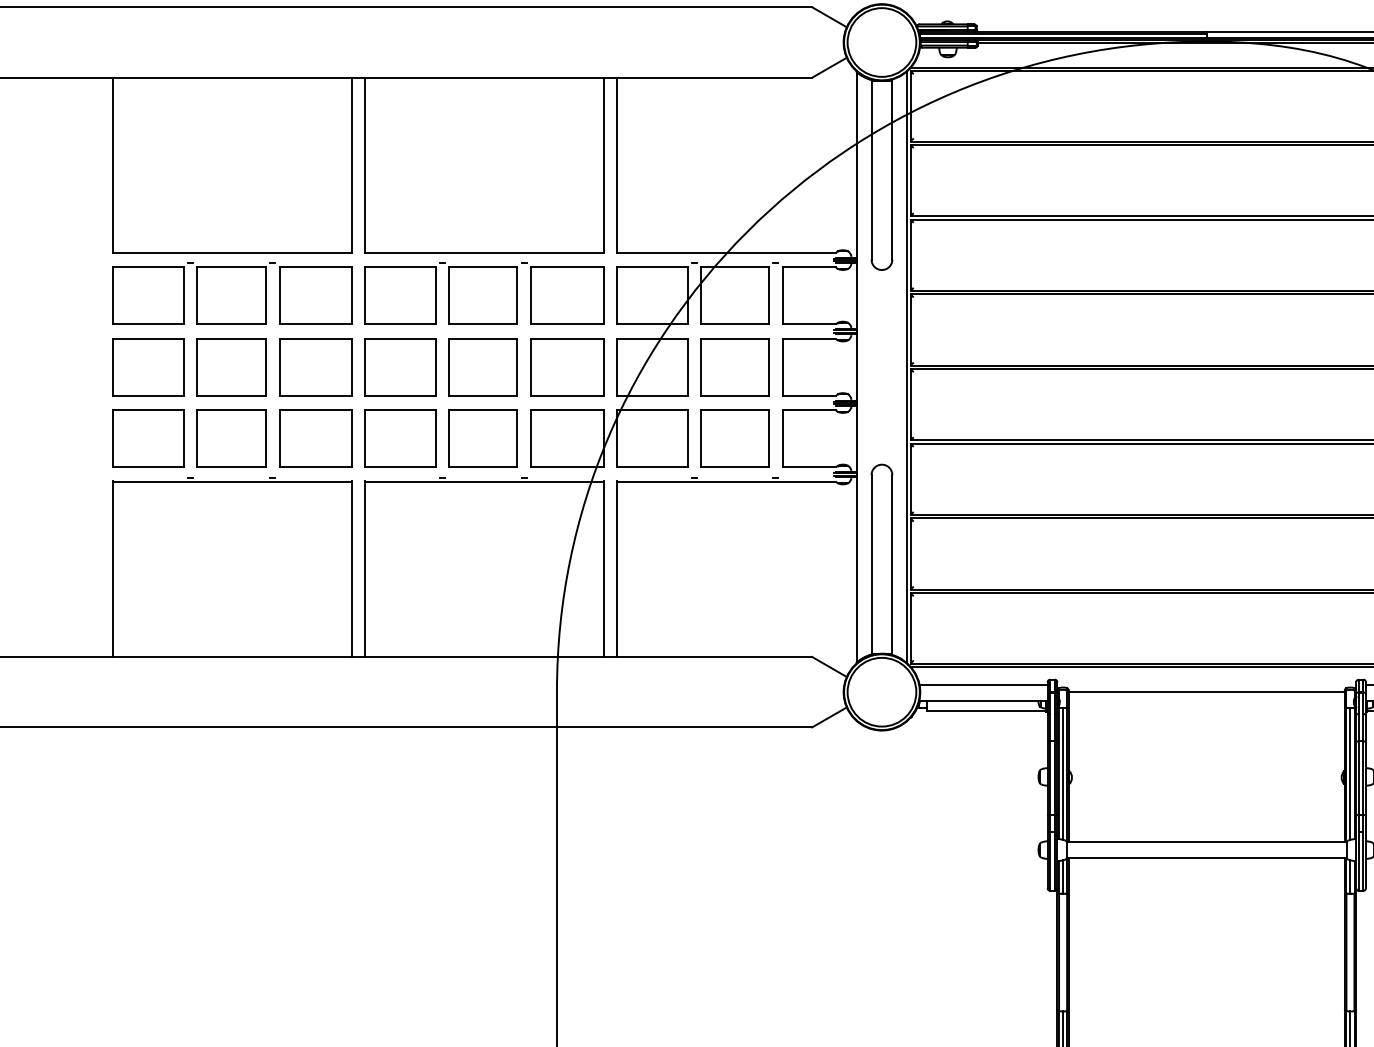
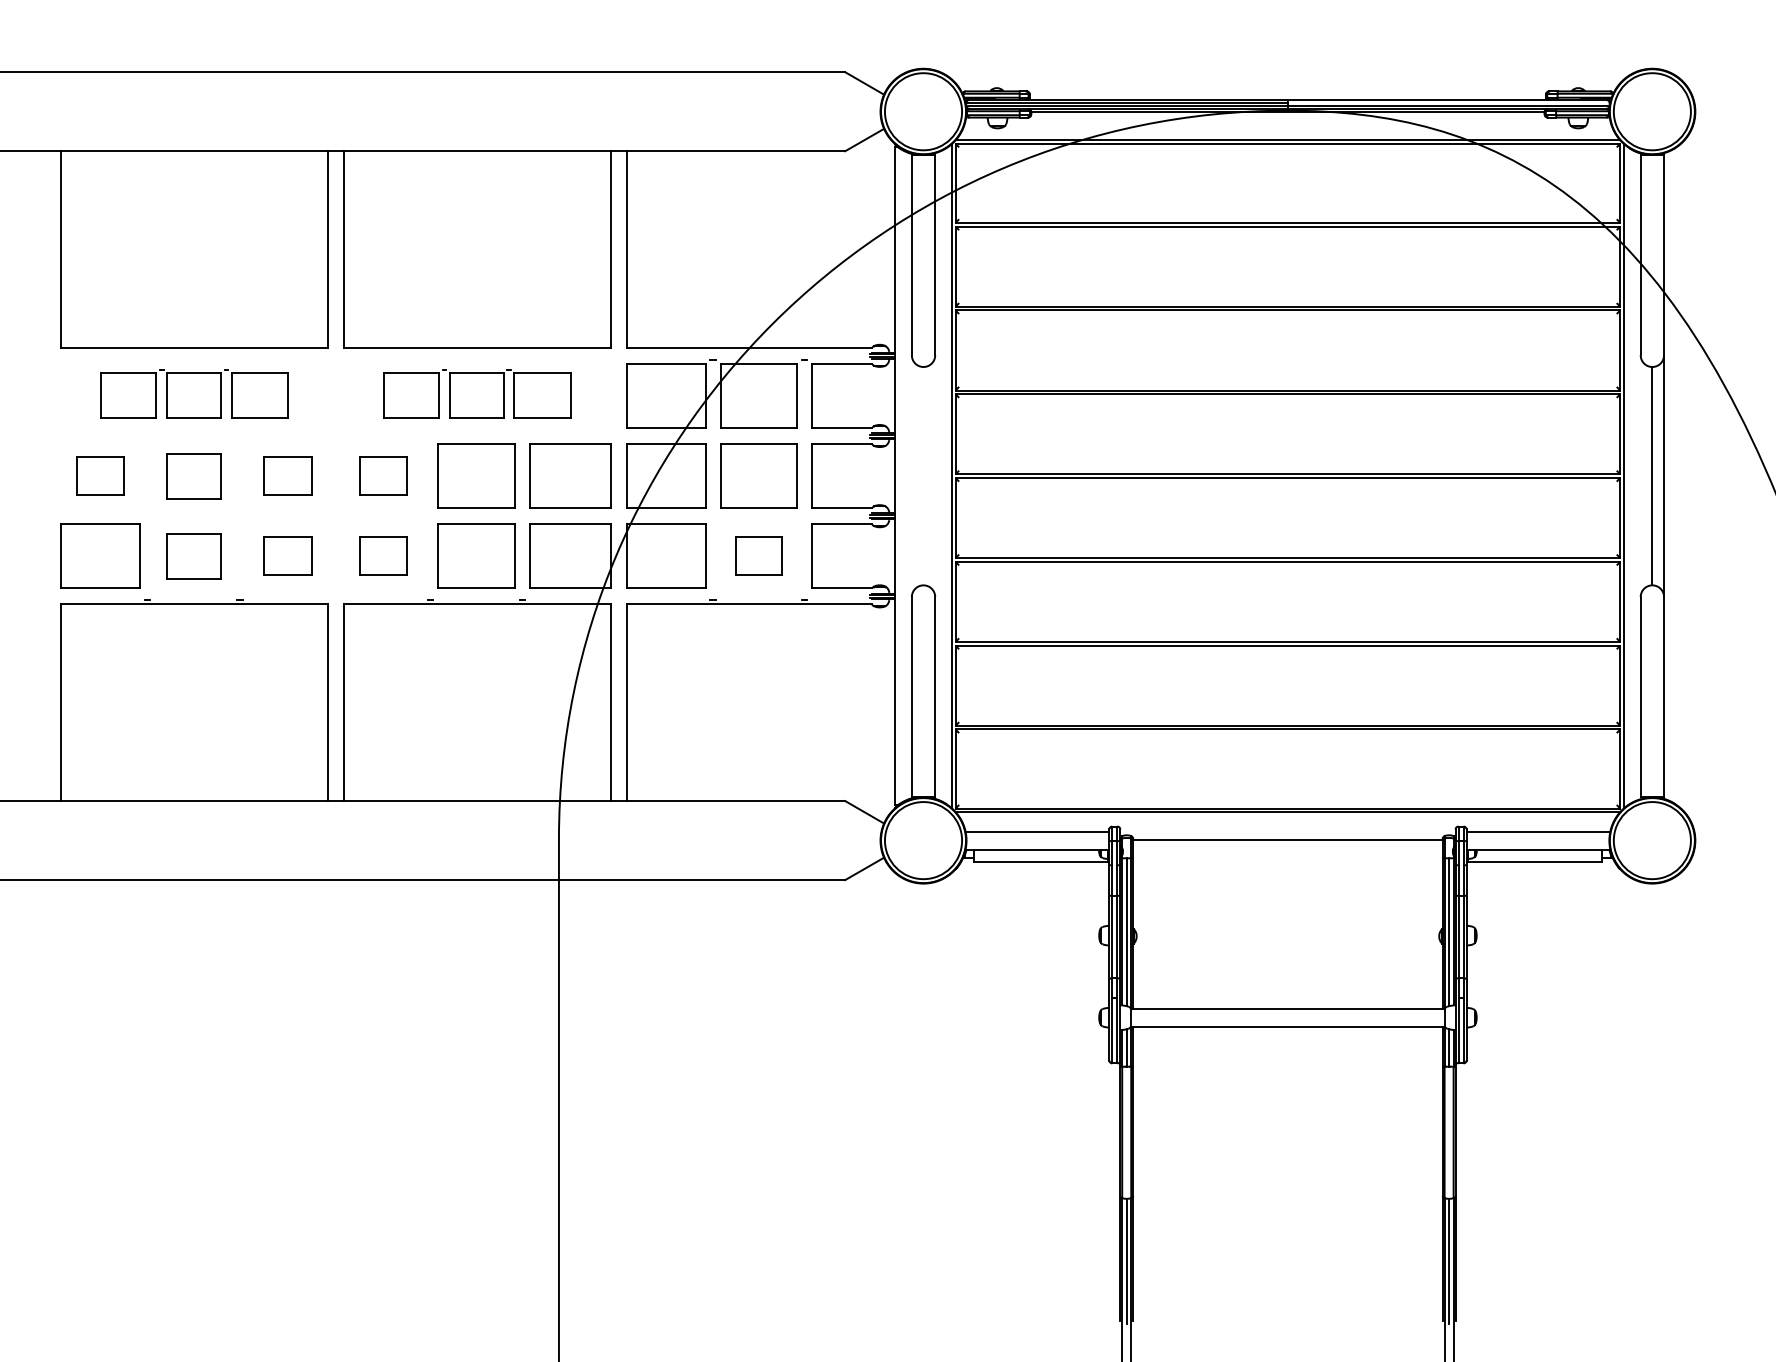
part: (232, 293) -> (194, 393), size x0.7
part: (484, 293) -> (477, 393), size x0.7
part: (148, 366) -> (100, 475), size x0.6
part: (231, 366) -> (193, 475), size x0.7
part: (315, 366) -> (287, 475), size x0.6
part: (400, 366) -> (383, 475), size x0.6
part: (231, 438) -> (193, 555), size x0.7
part: (315, 438) -> (287, 555), size x0.6
part: (400, 438) -> (383, 555), size x0.6
part: (734, 438) -> (758, 555), size x0.6

